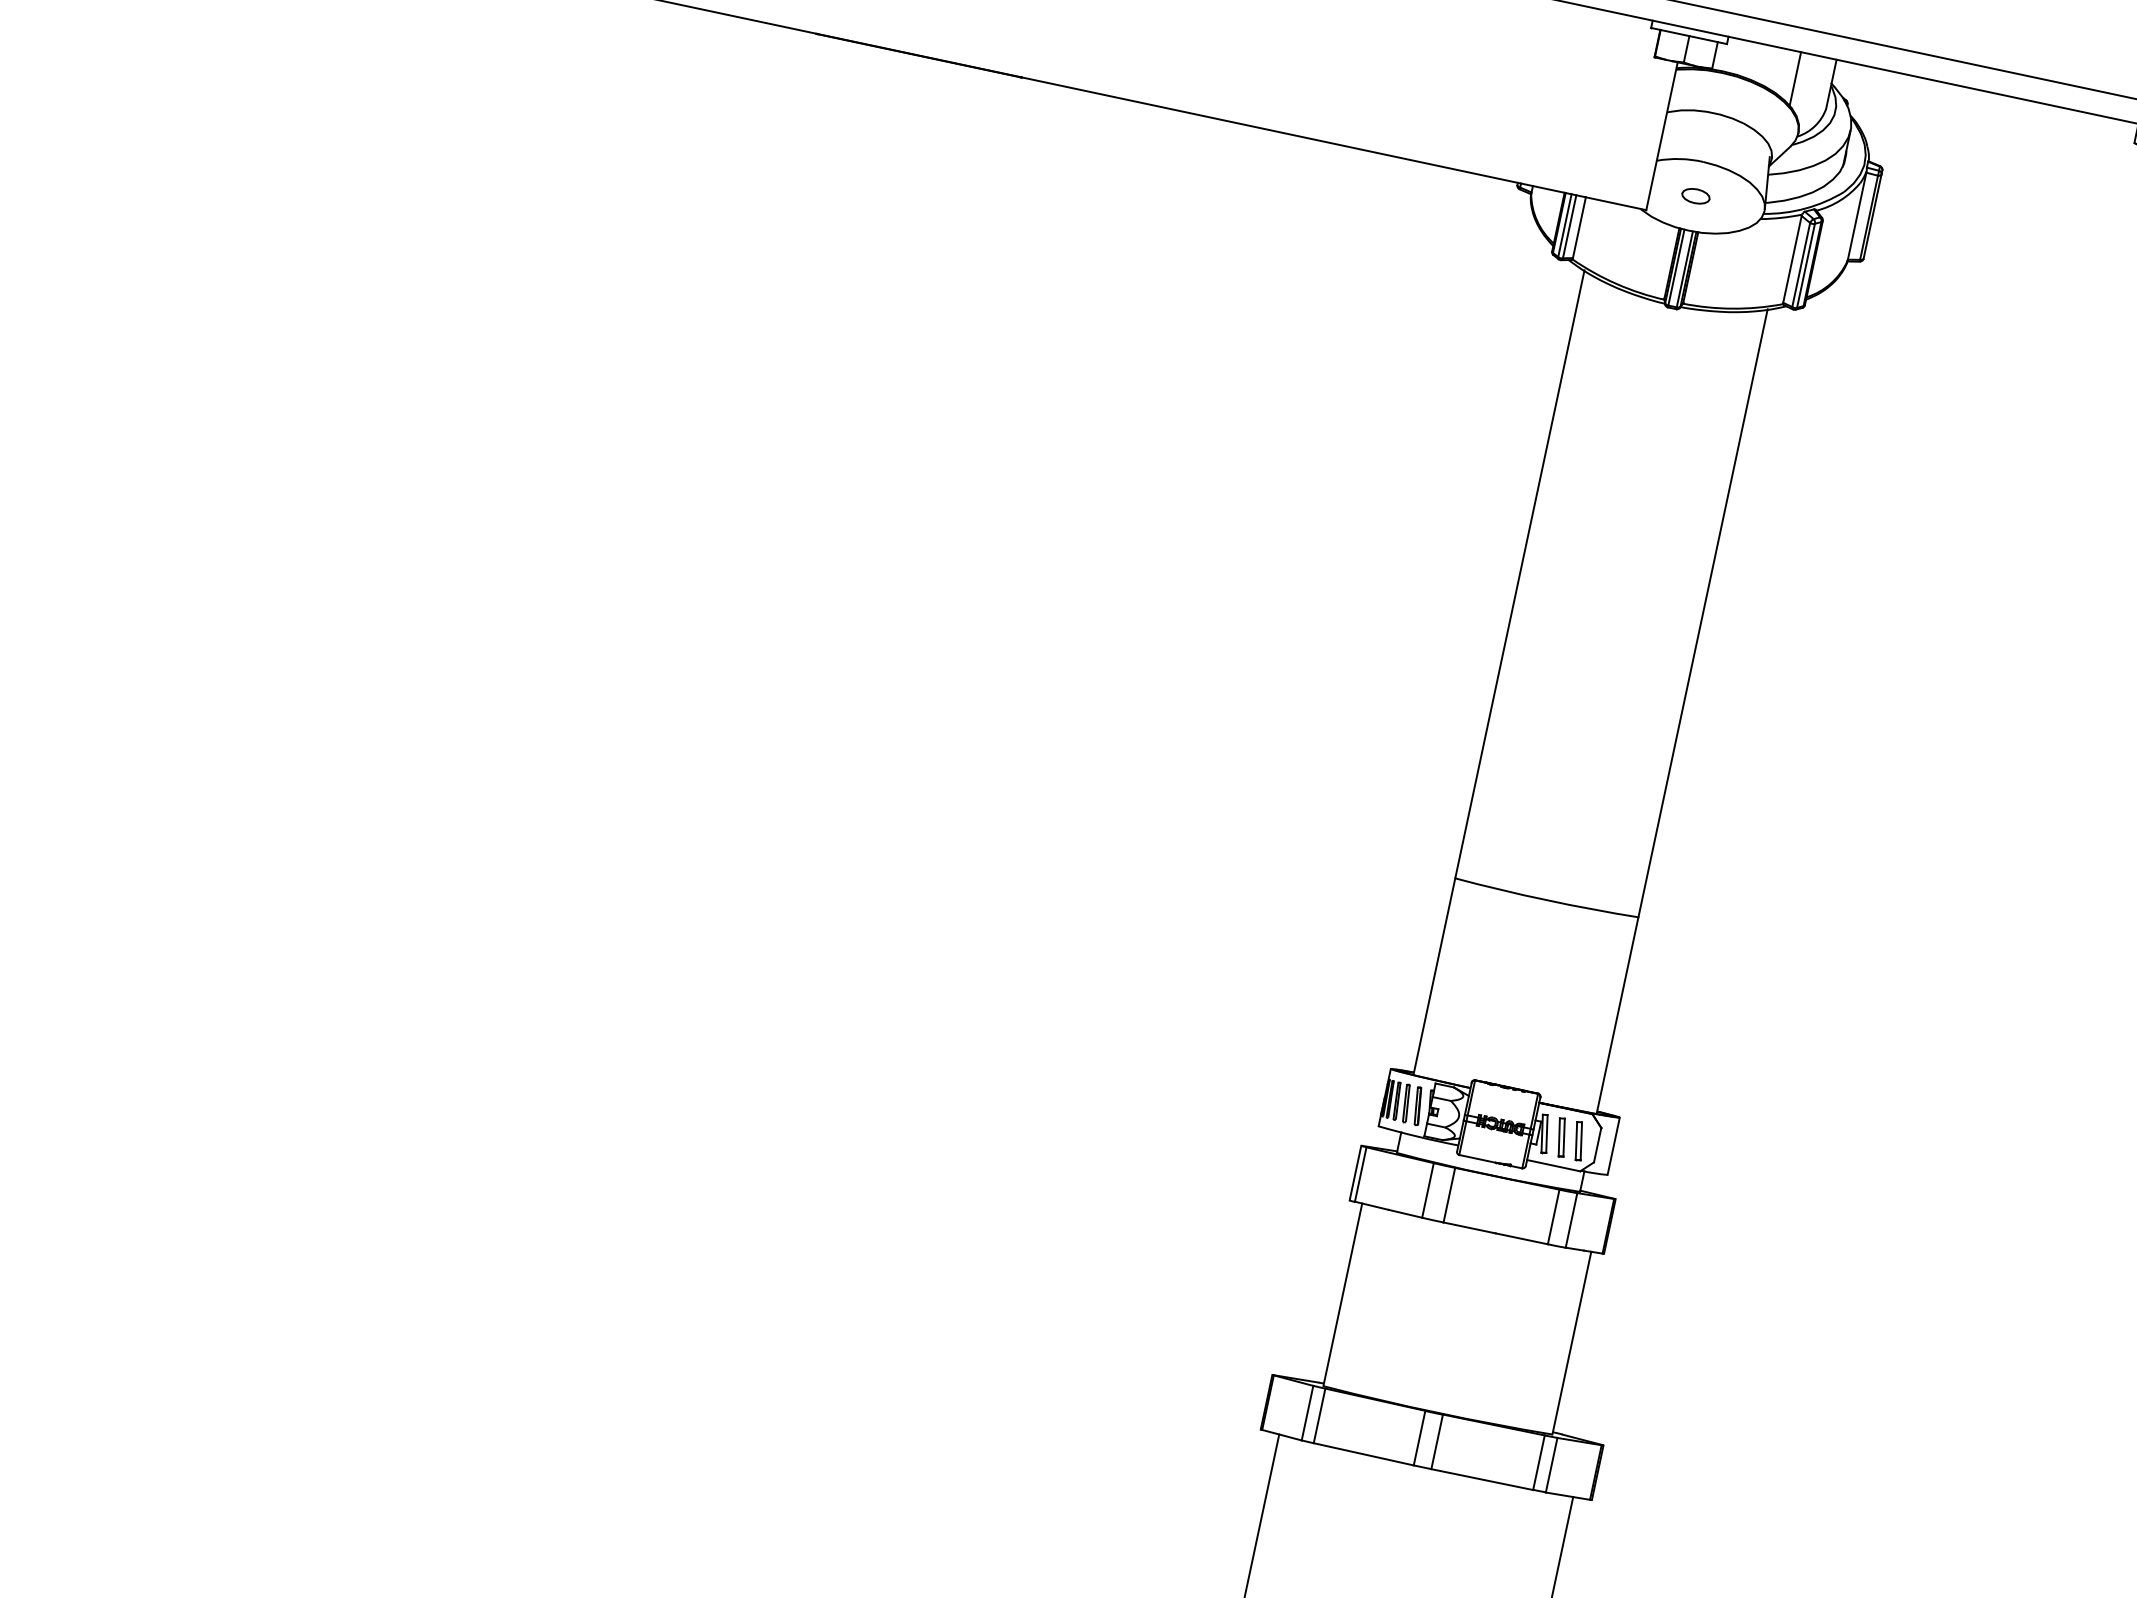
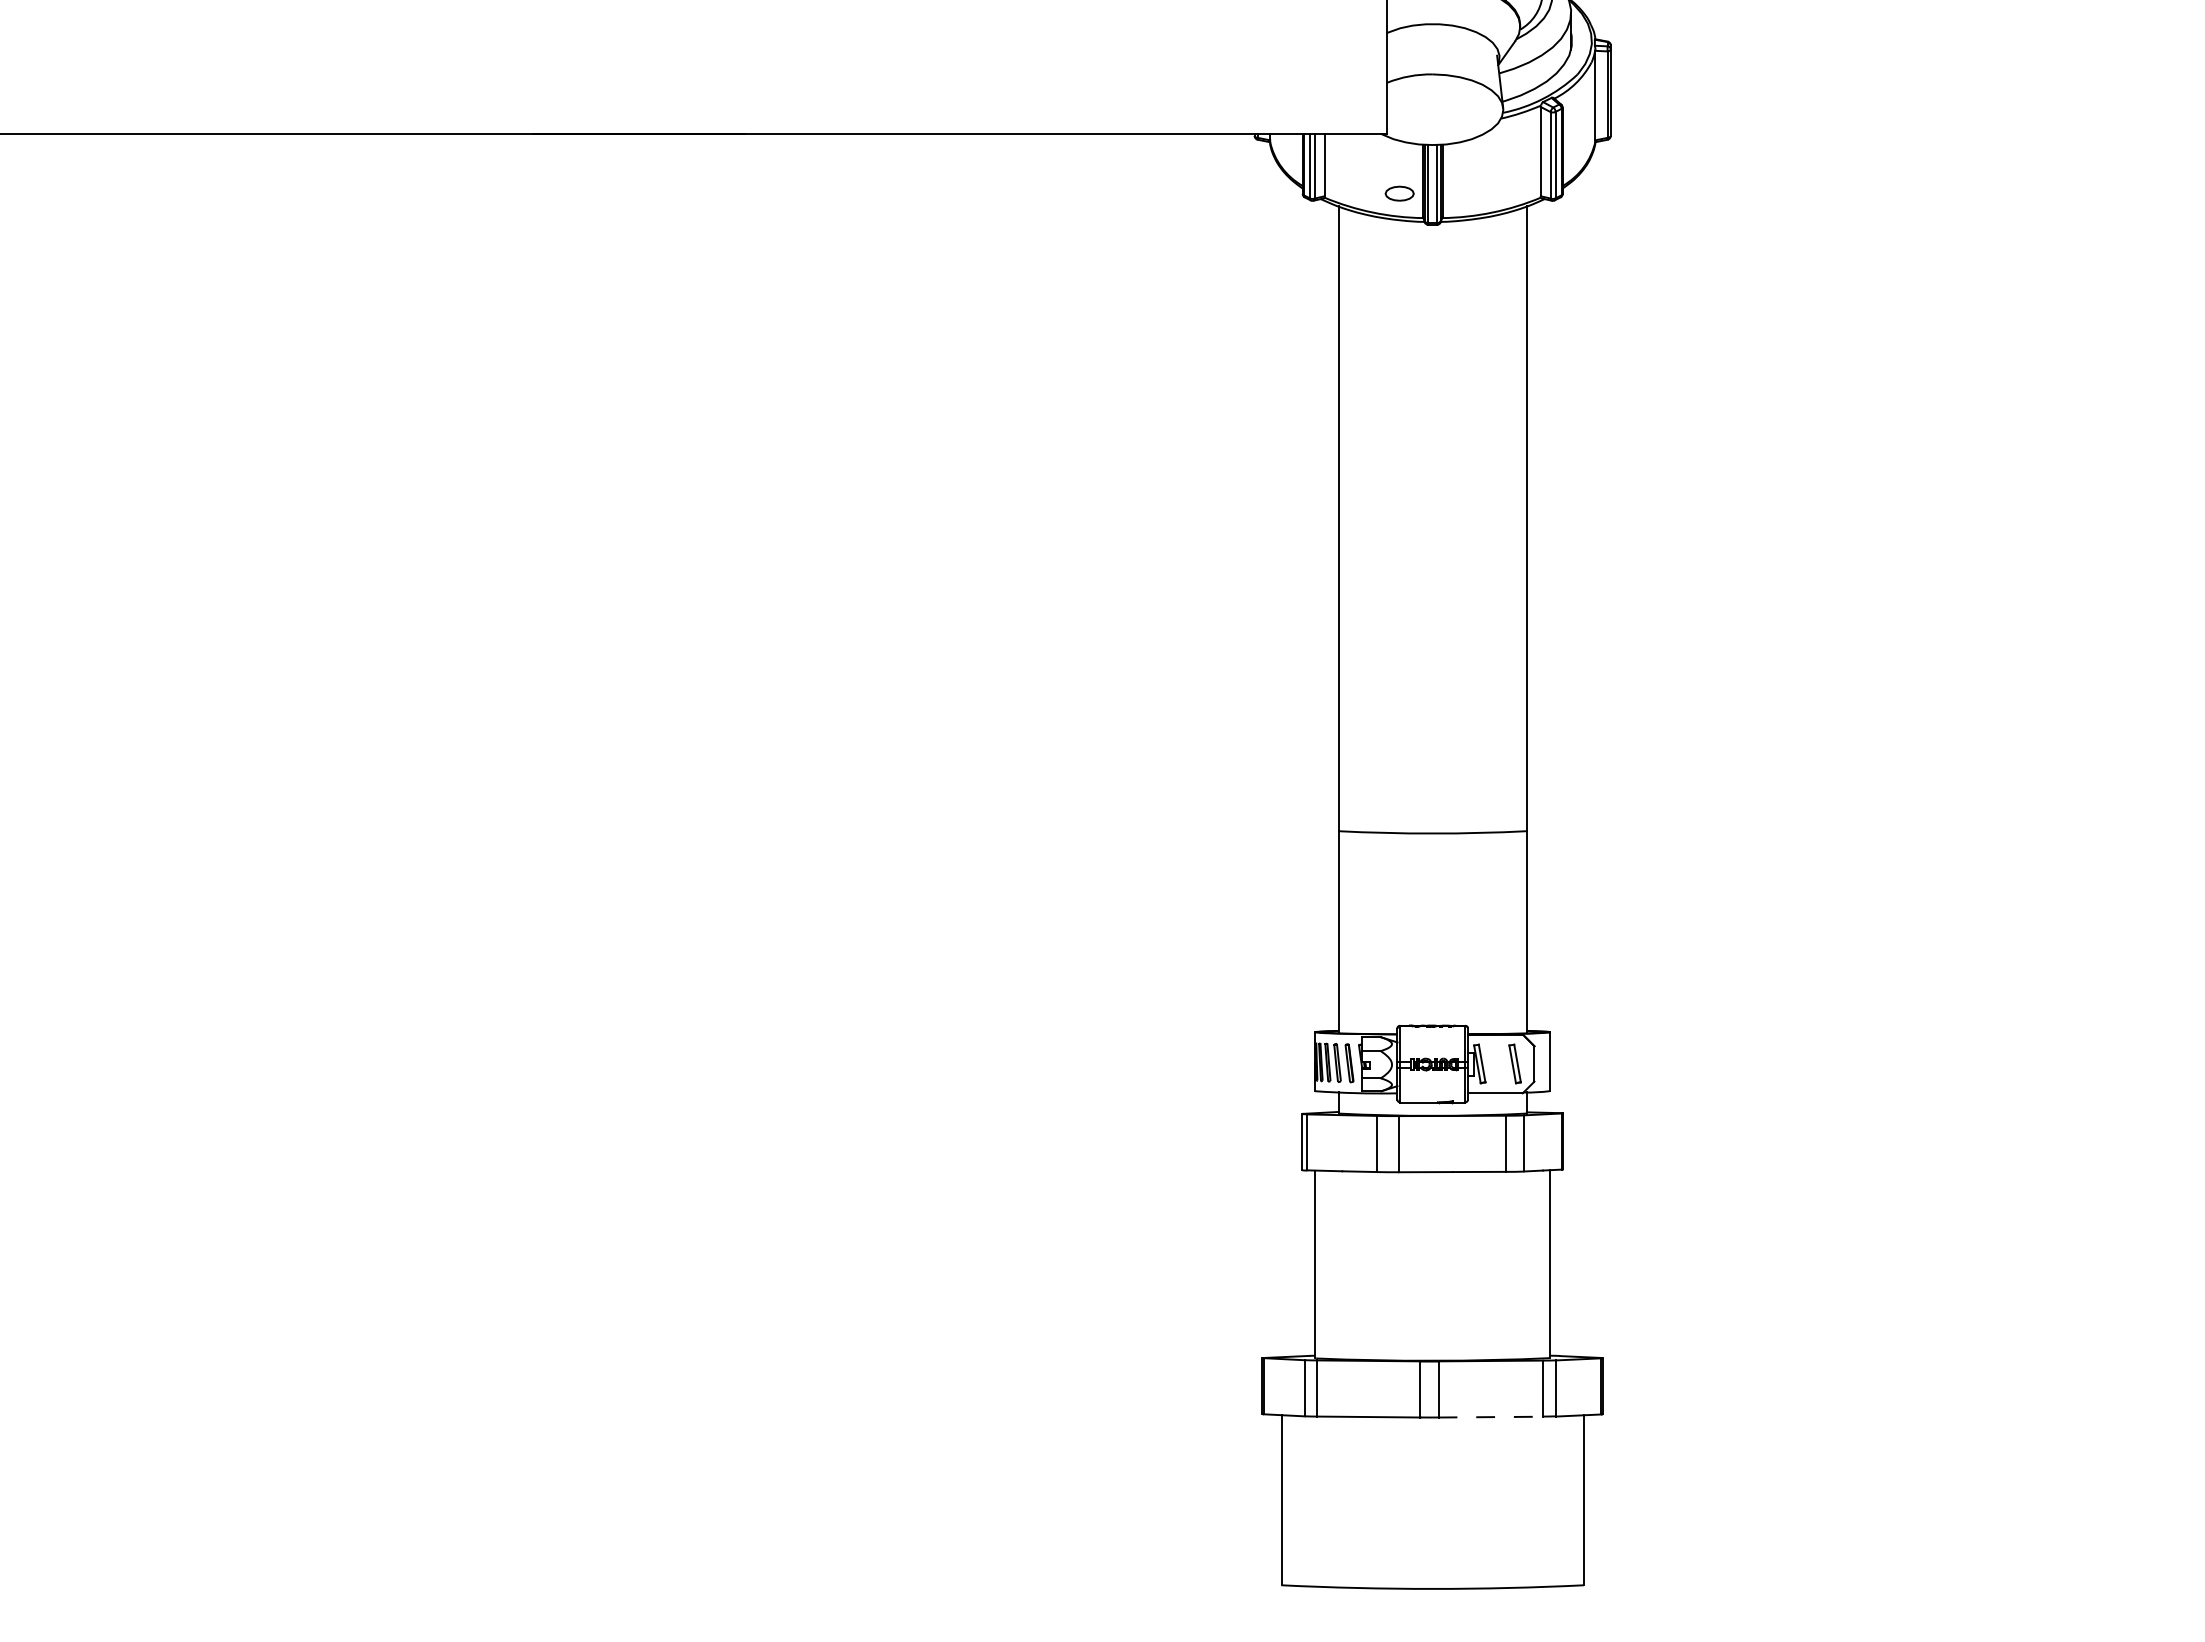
part: (1695, 196) -> (1399, 193), moved
part: (1561, 1137) -> (1497, 1063), removed
line: (1482, 1480) -> (1491, 1417), solid -> dashed

